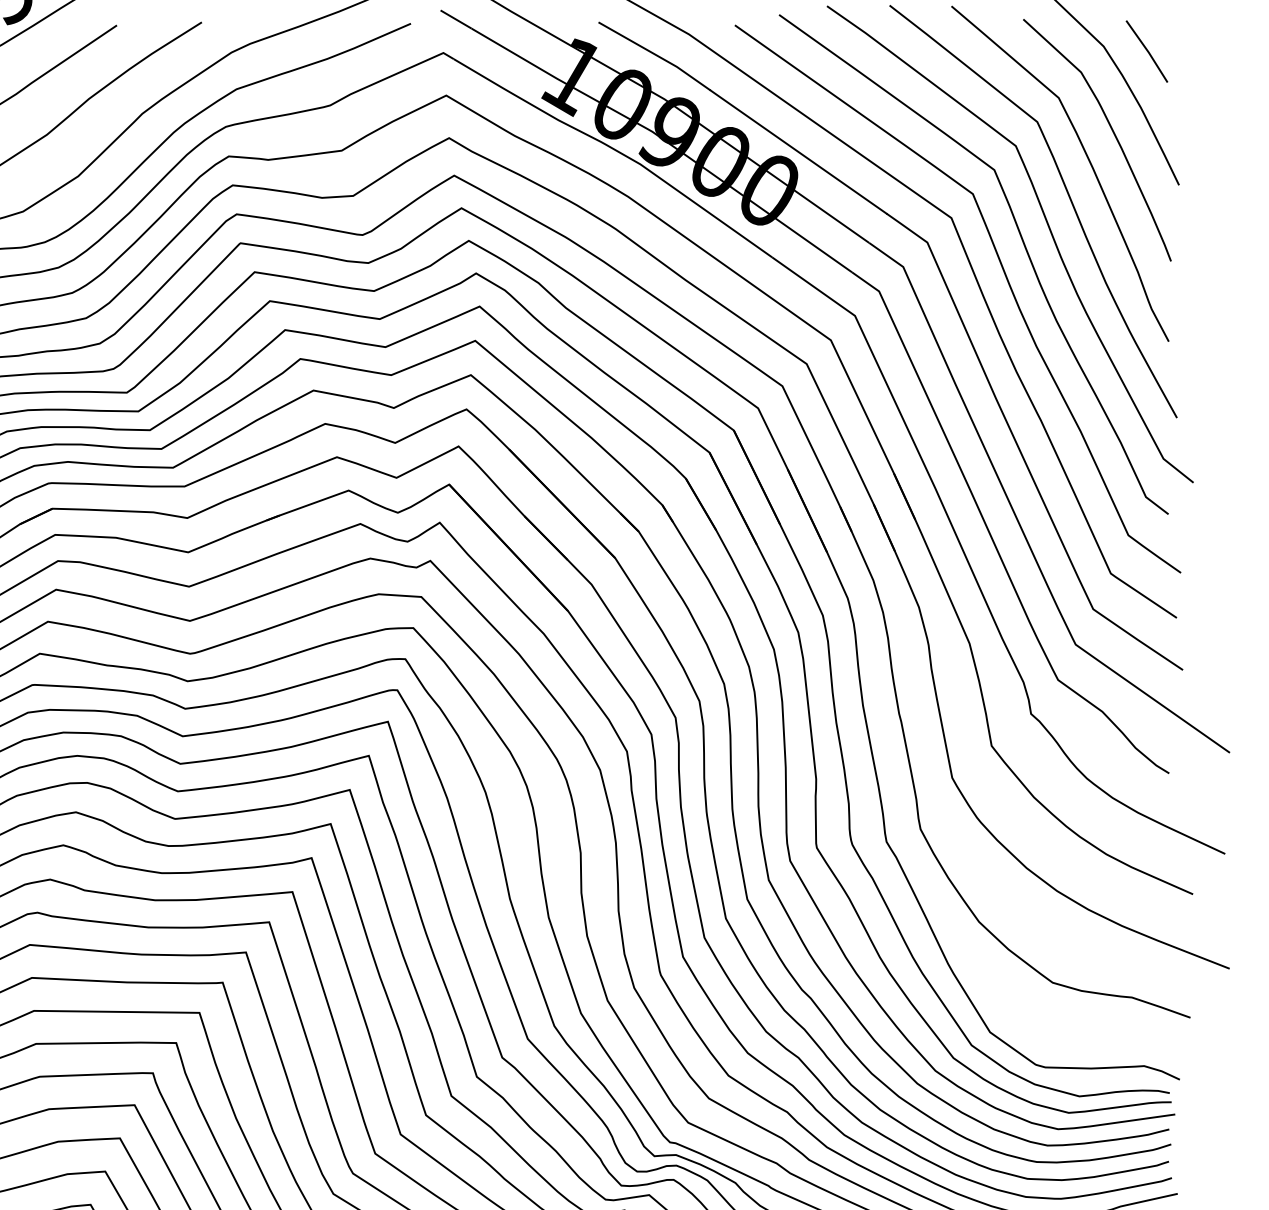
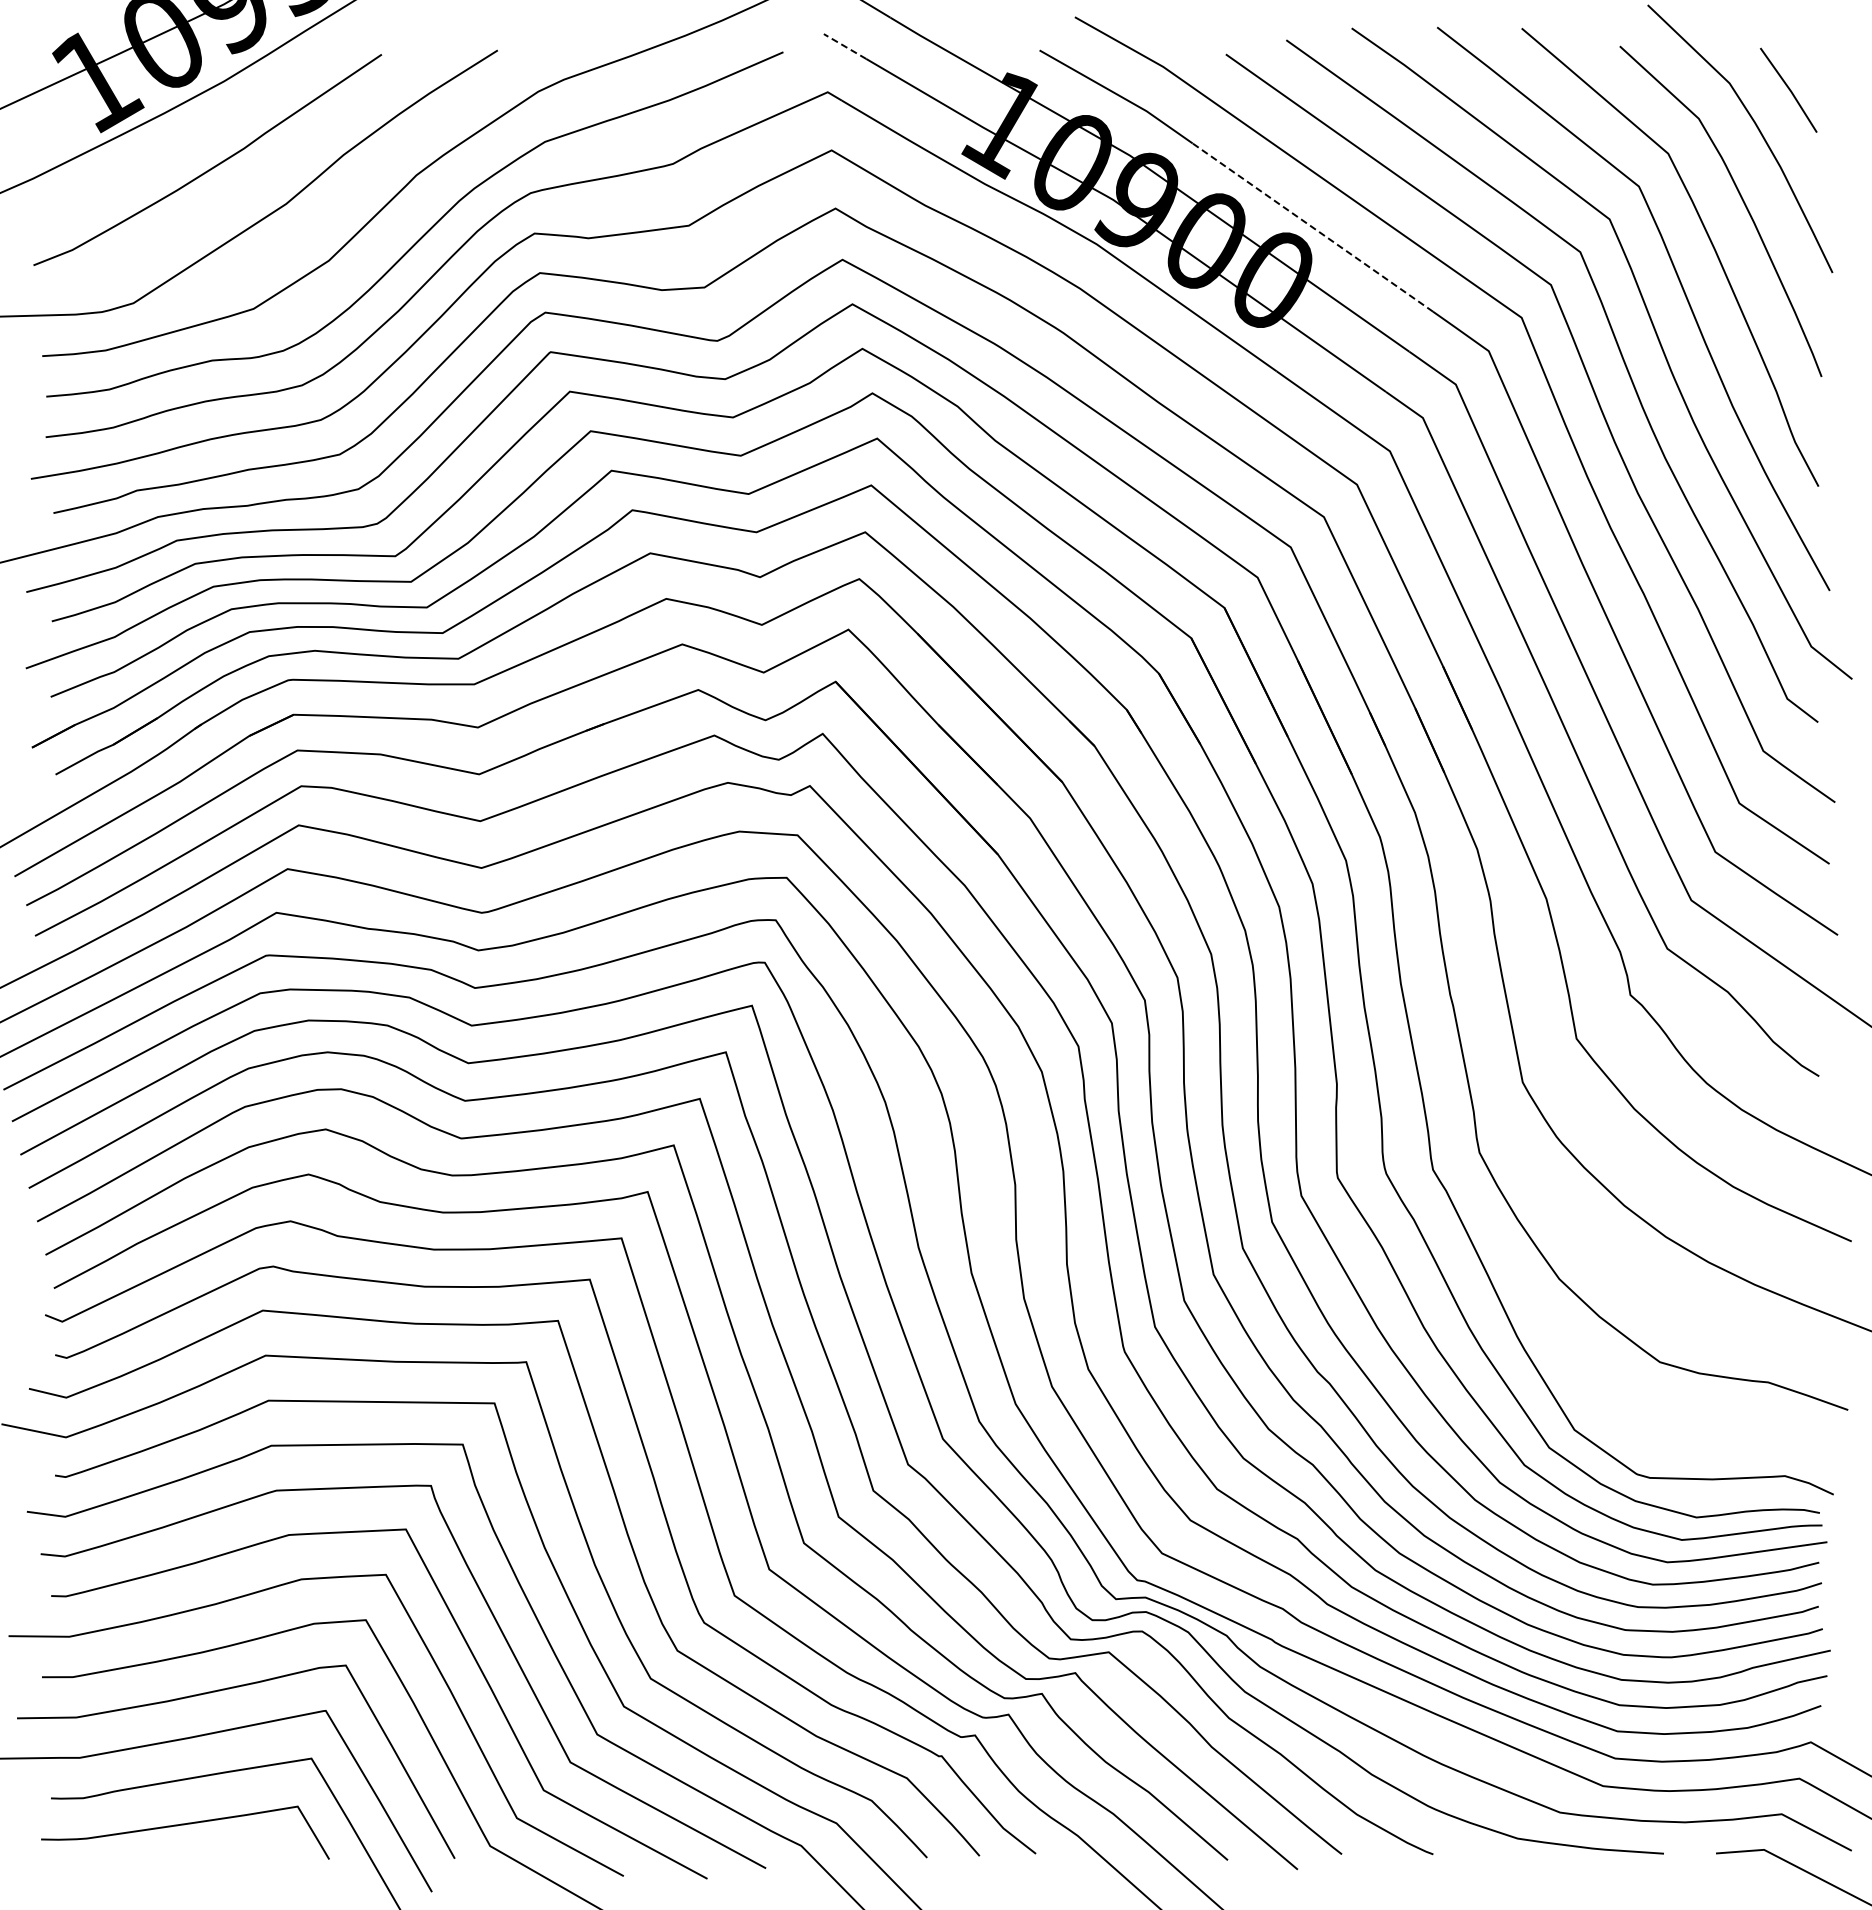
line: (456, 19) -> (845, 46), solid -> dashed
line: (798, 152) -> (1312, 227), solid -> dashed

